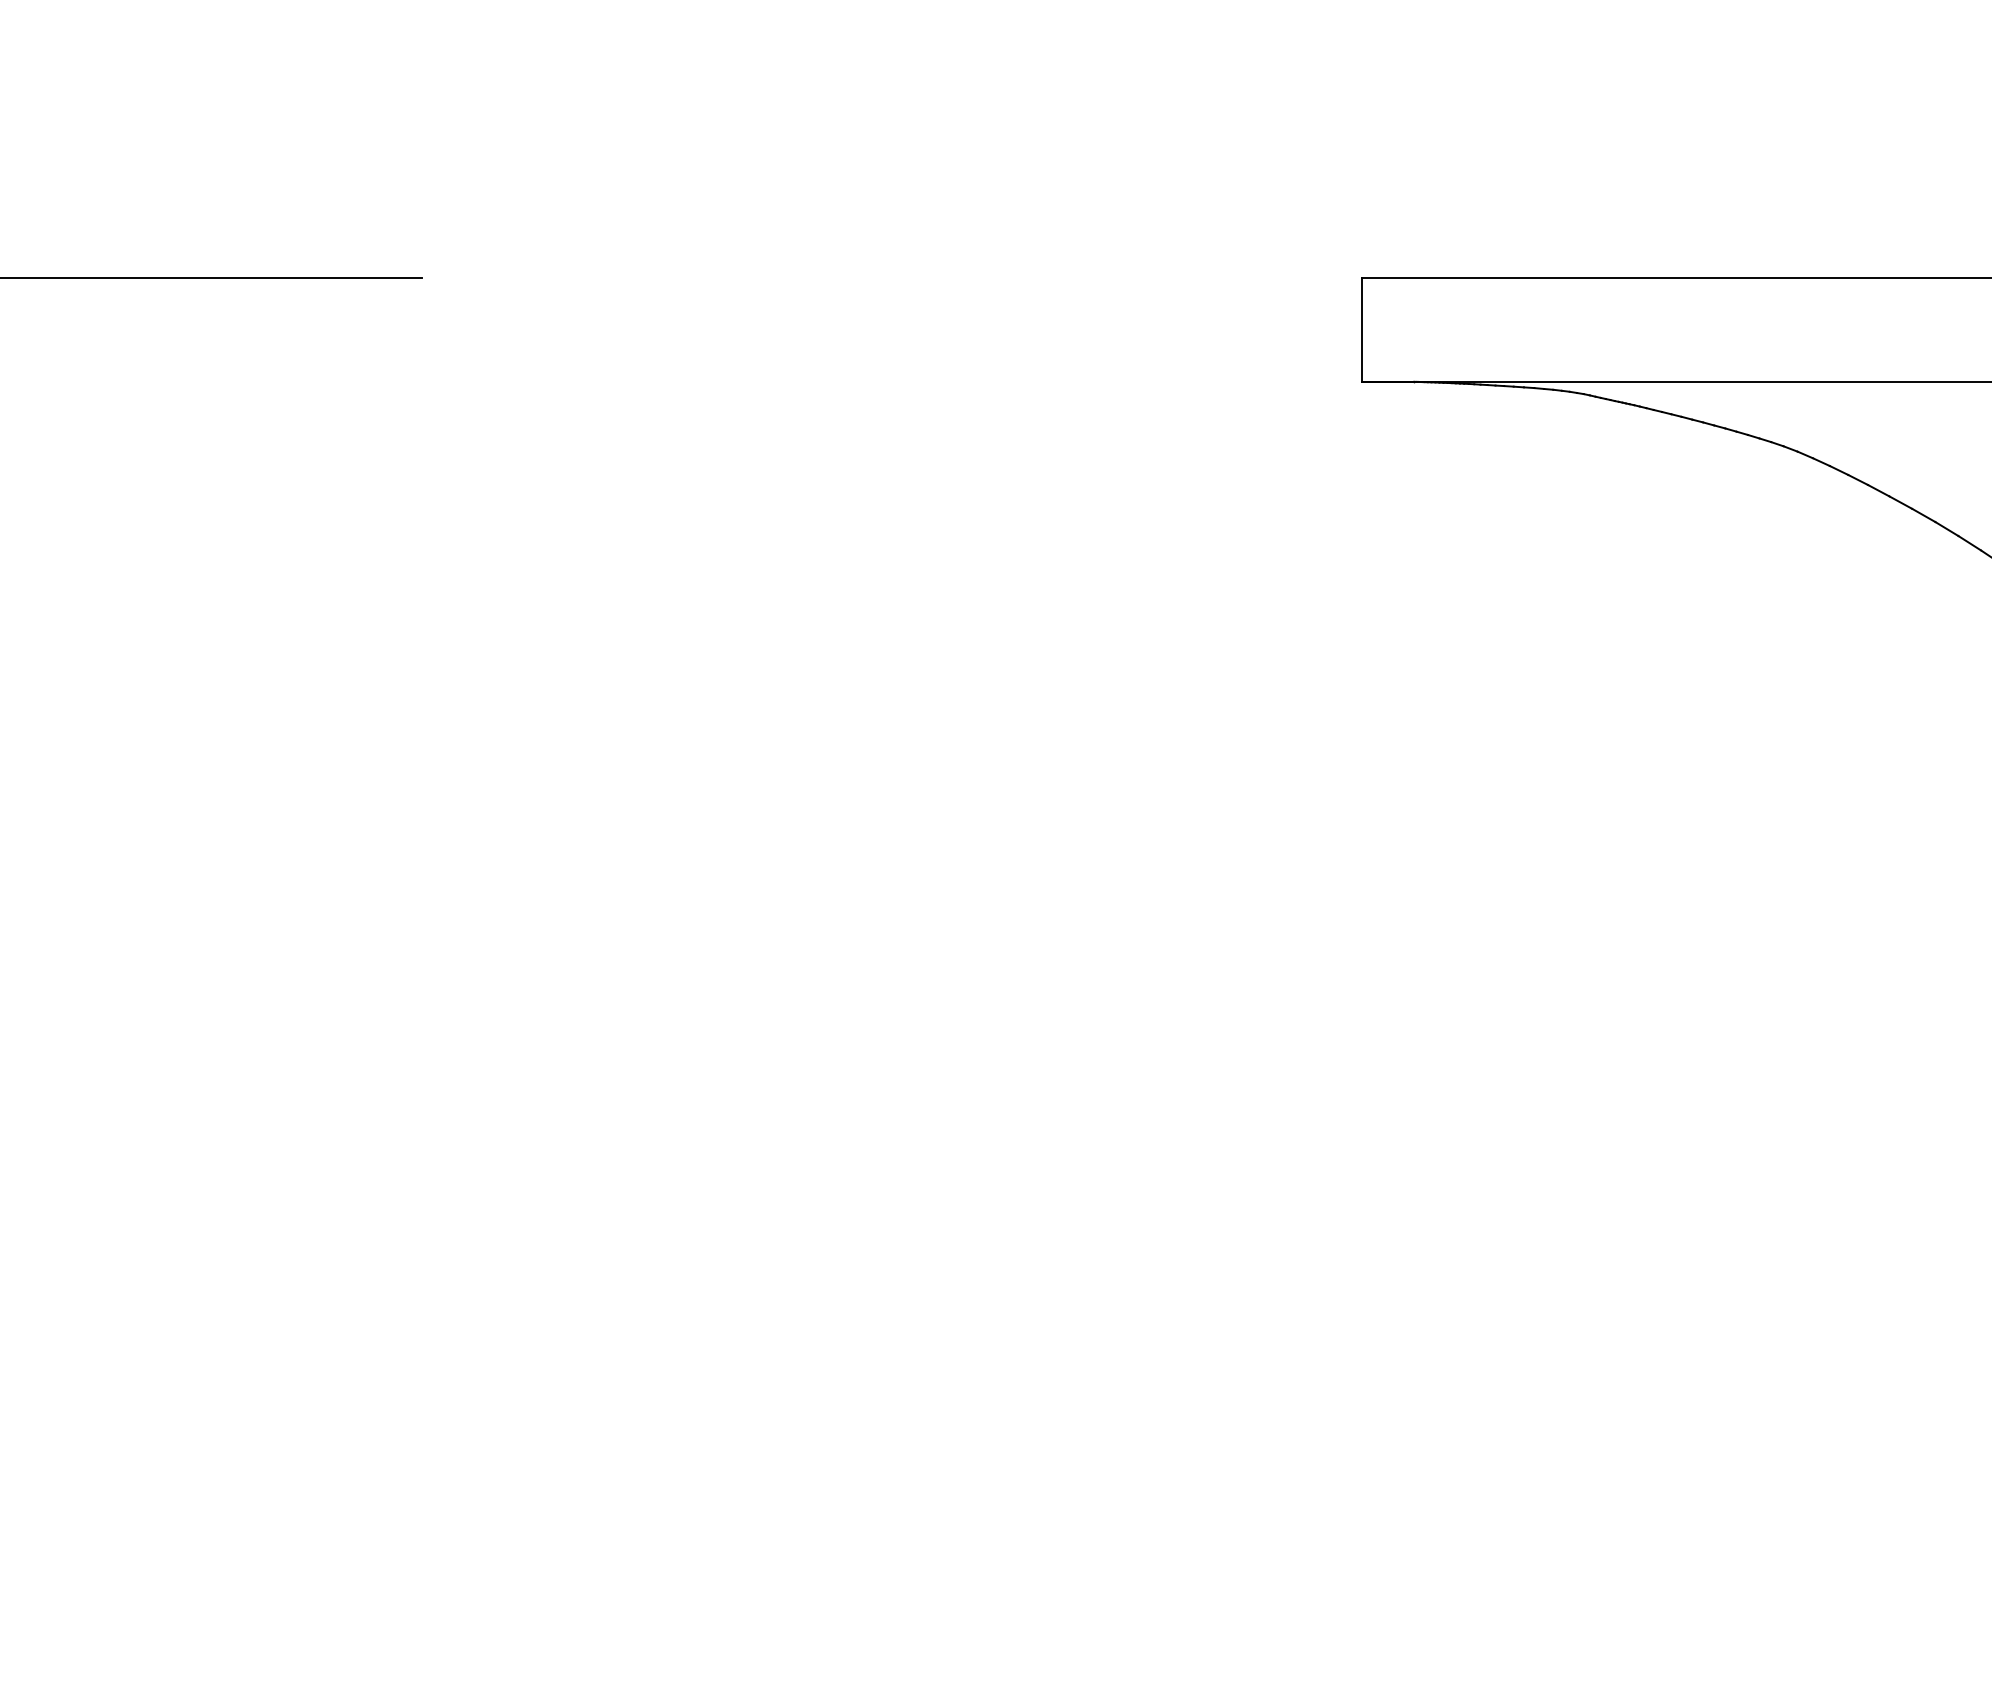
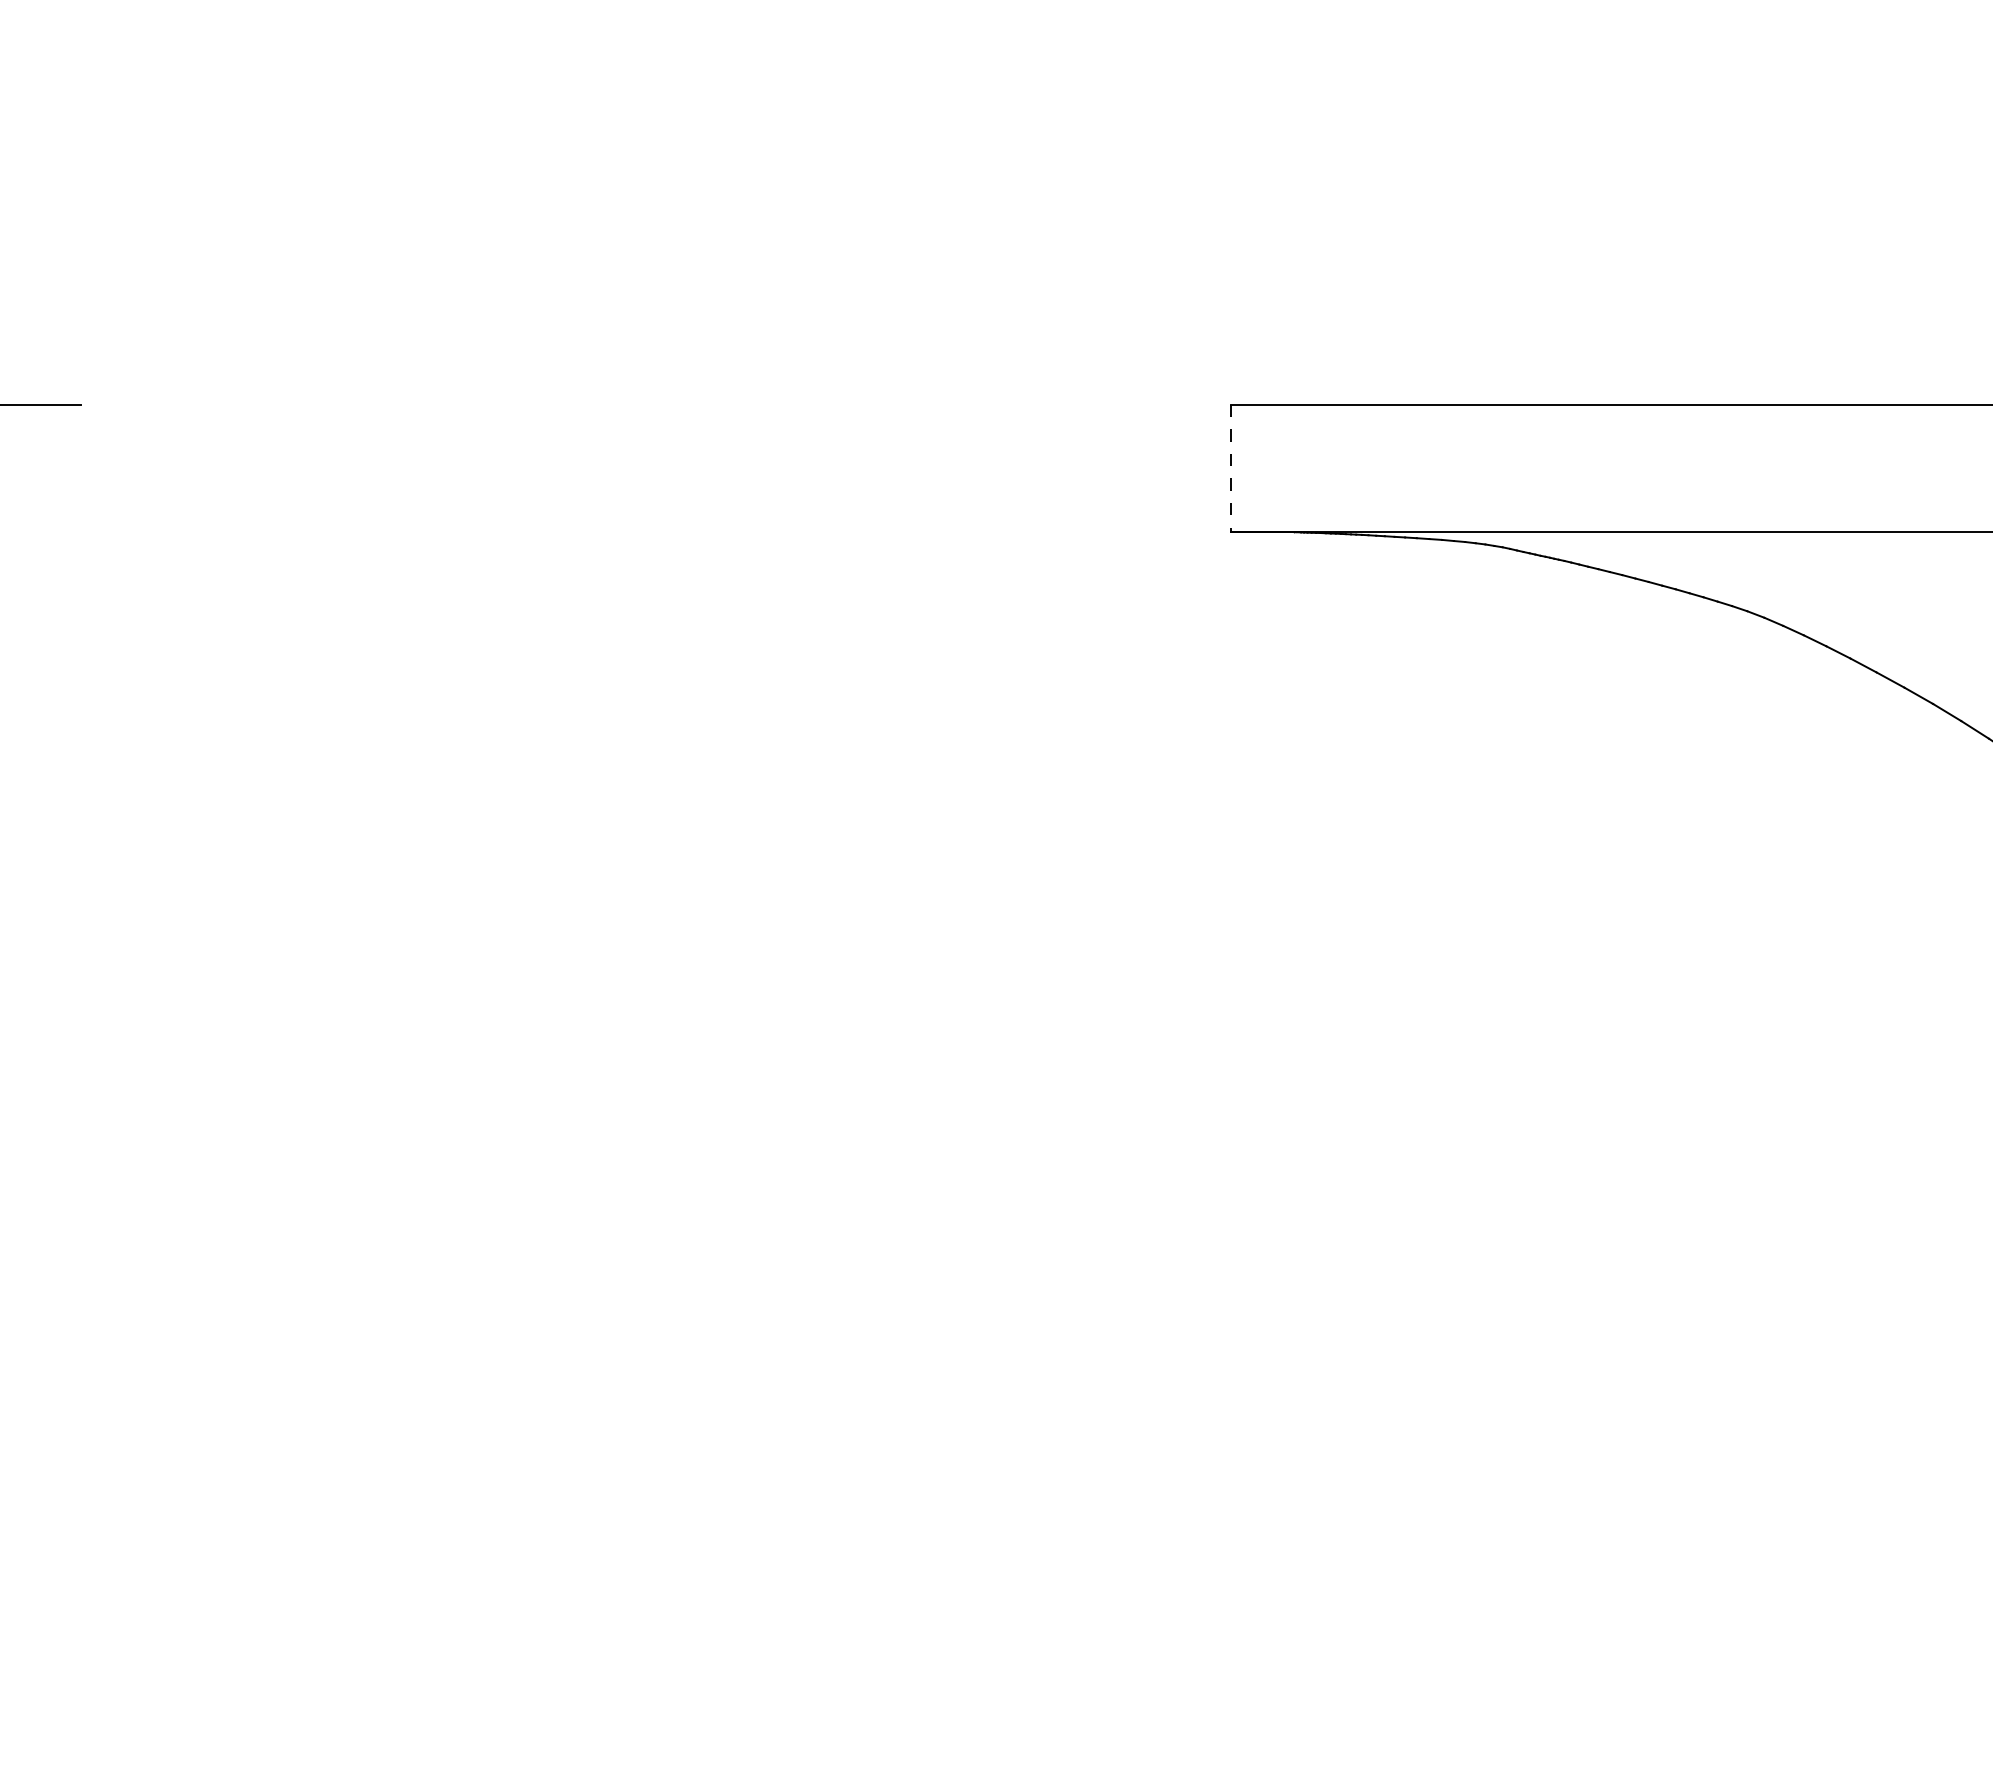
line: (1361, 330) -> (1230, 469), solid -> dashed

